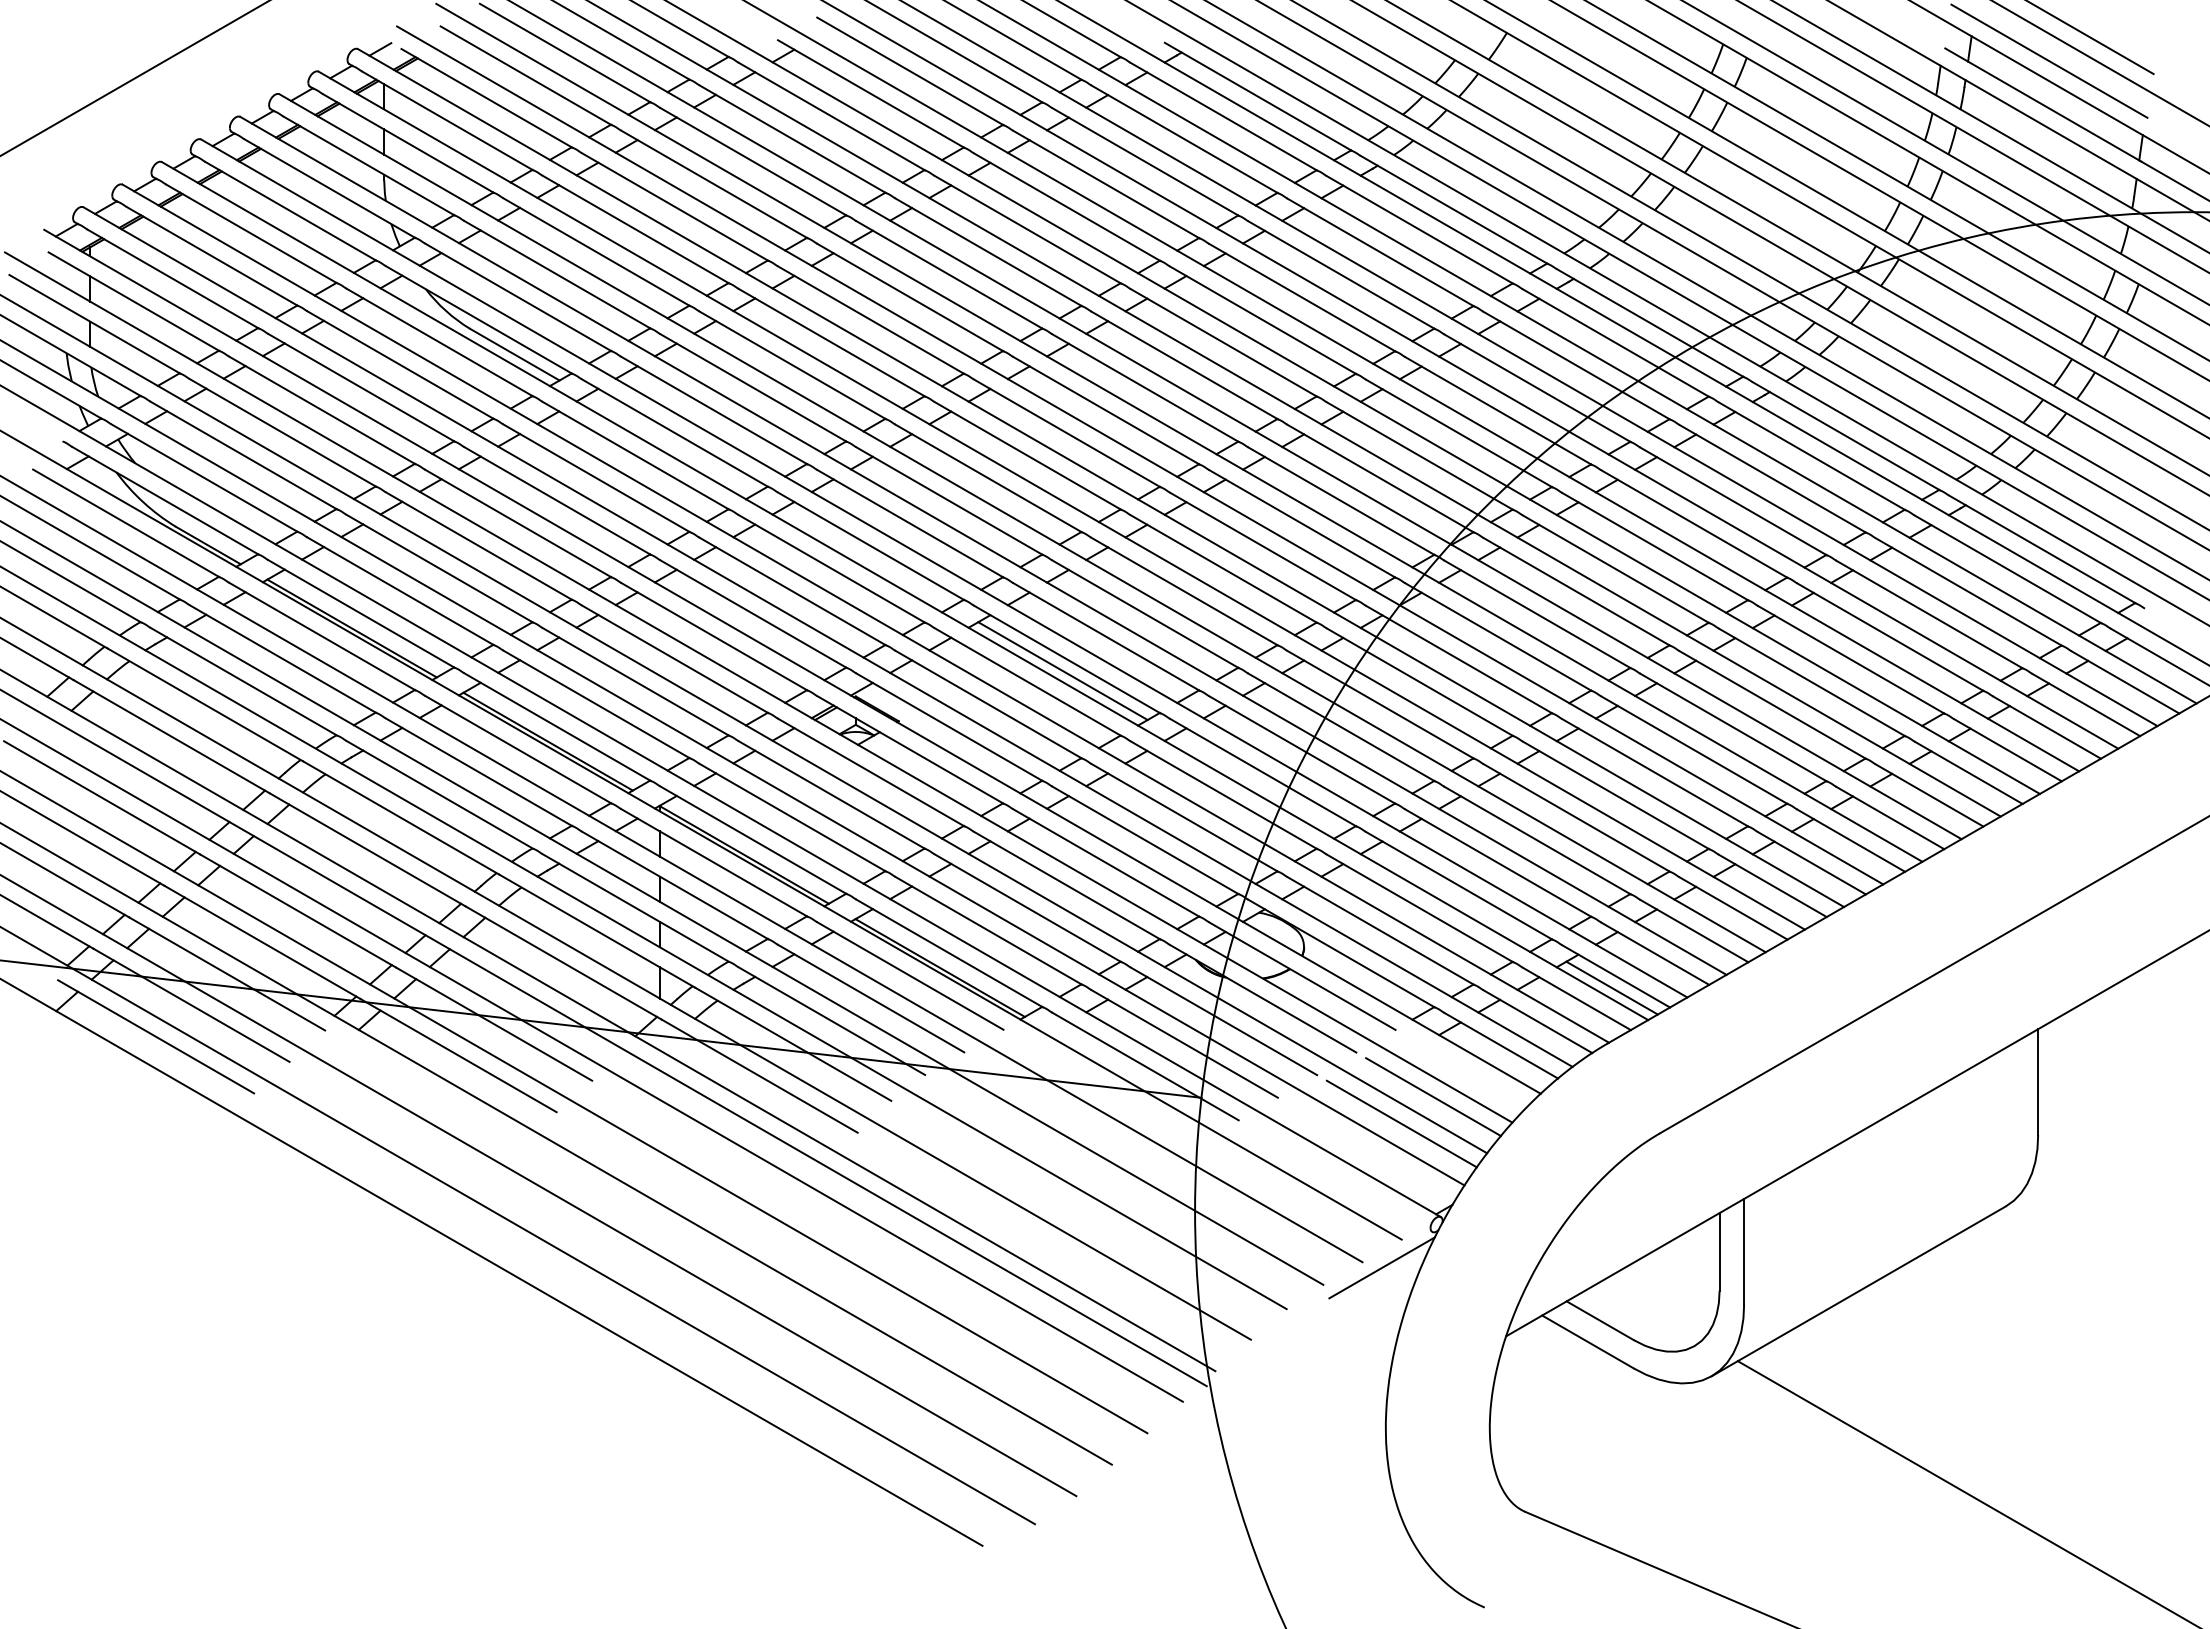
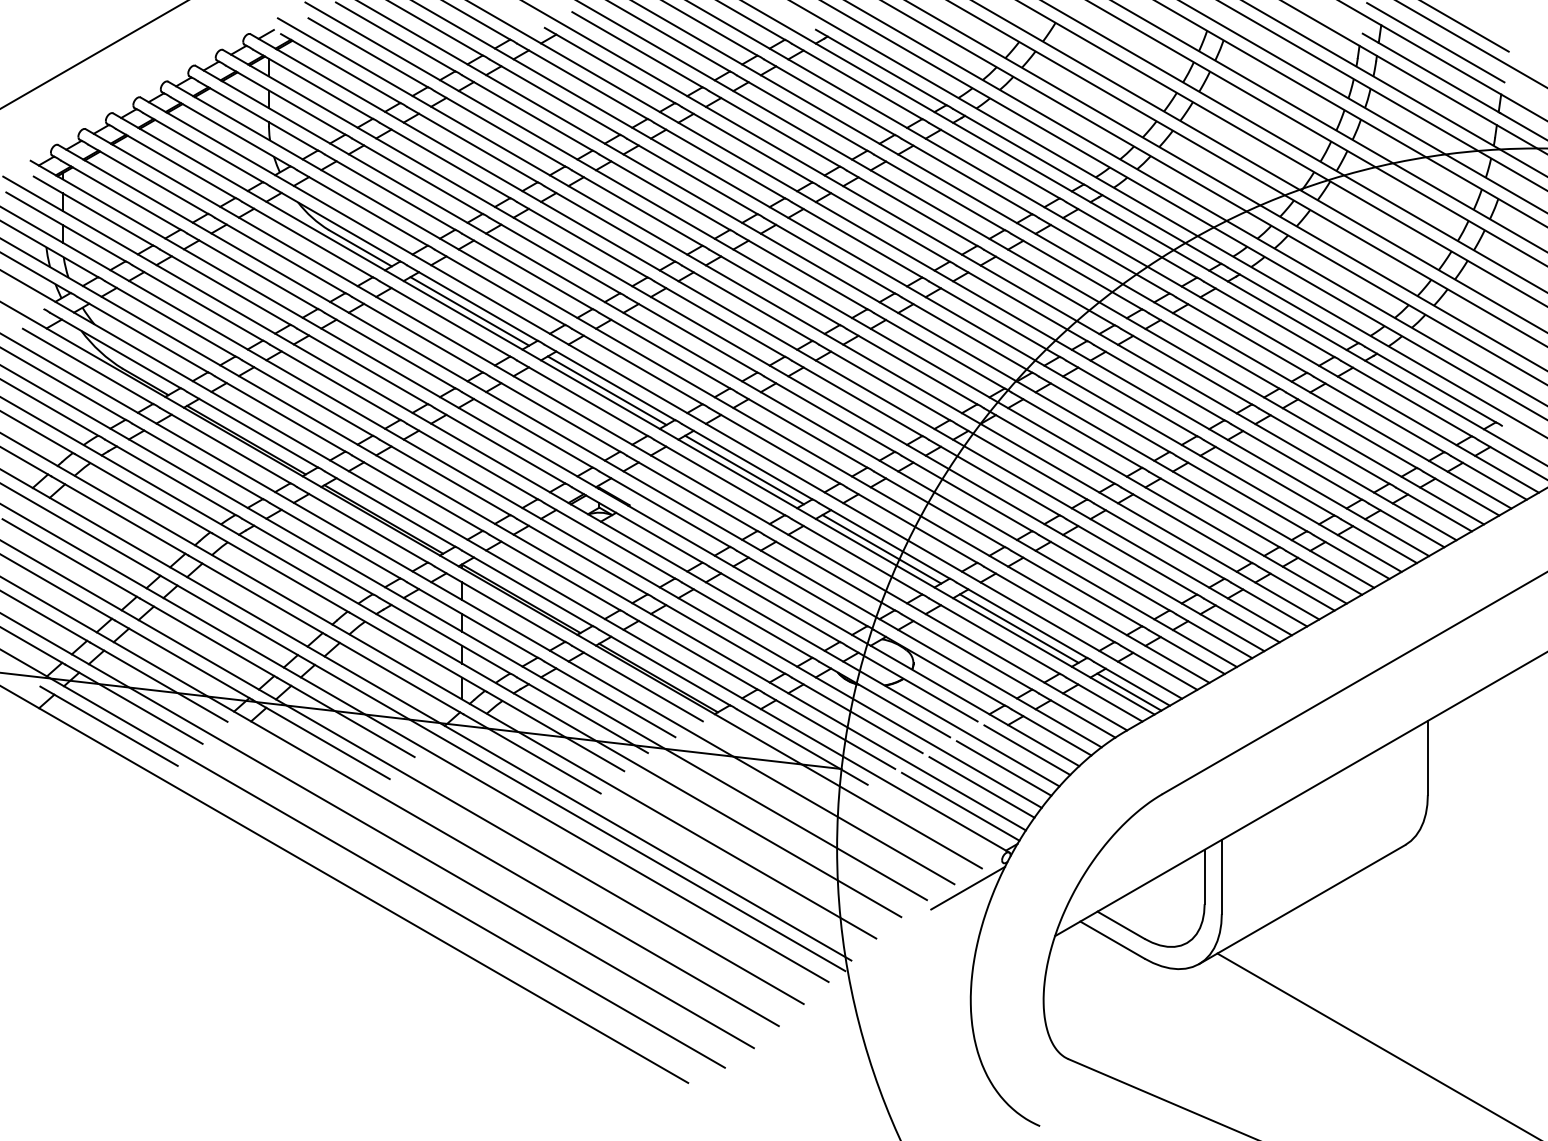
line: (670, 444) -> (469, 311), added
line: (866, 557) -> (606, 390), added
line: (1258, 784) -> (881, 549), added
line: (1454, 897) -> (1018, 628), added
line: (1466, 1070) -> (1027, 749), added
line: (1371, 1151) -> (960, 806), added

